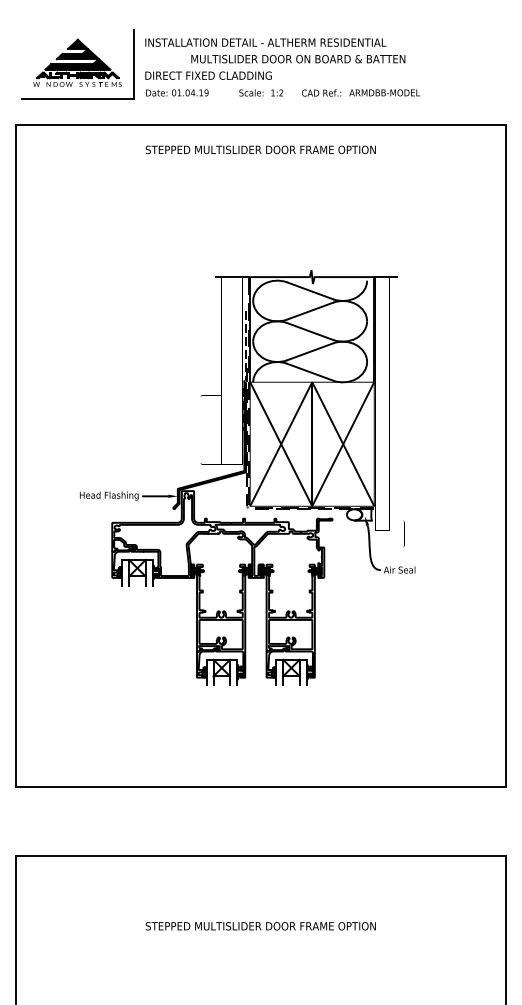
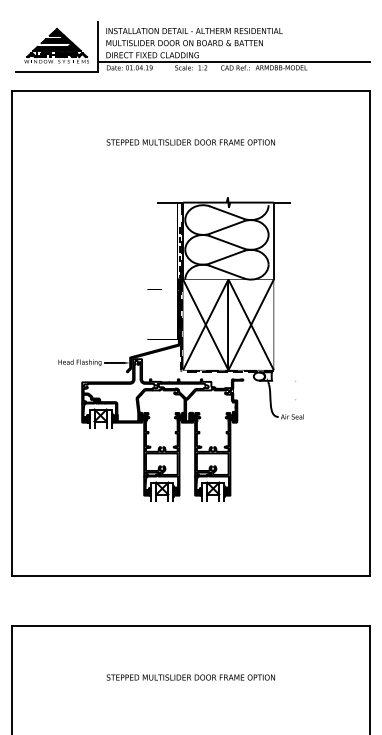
text: (298, 59) -> (184, 43), moved
line: (320, 85) -> (234, 62), added
text: (260, 149) -> (190, 142), moved

